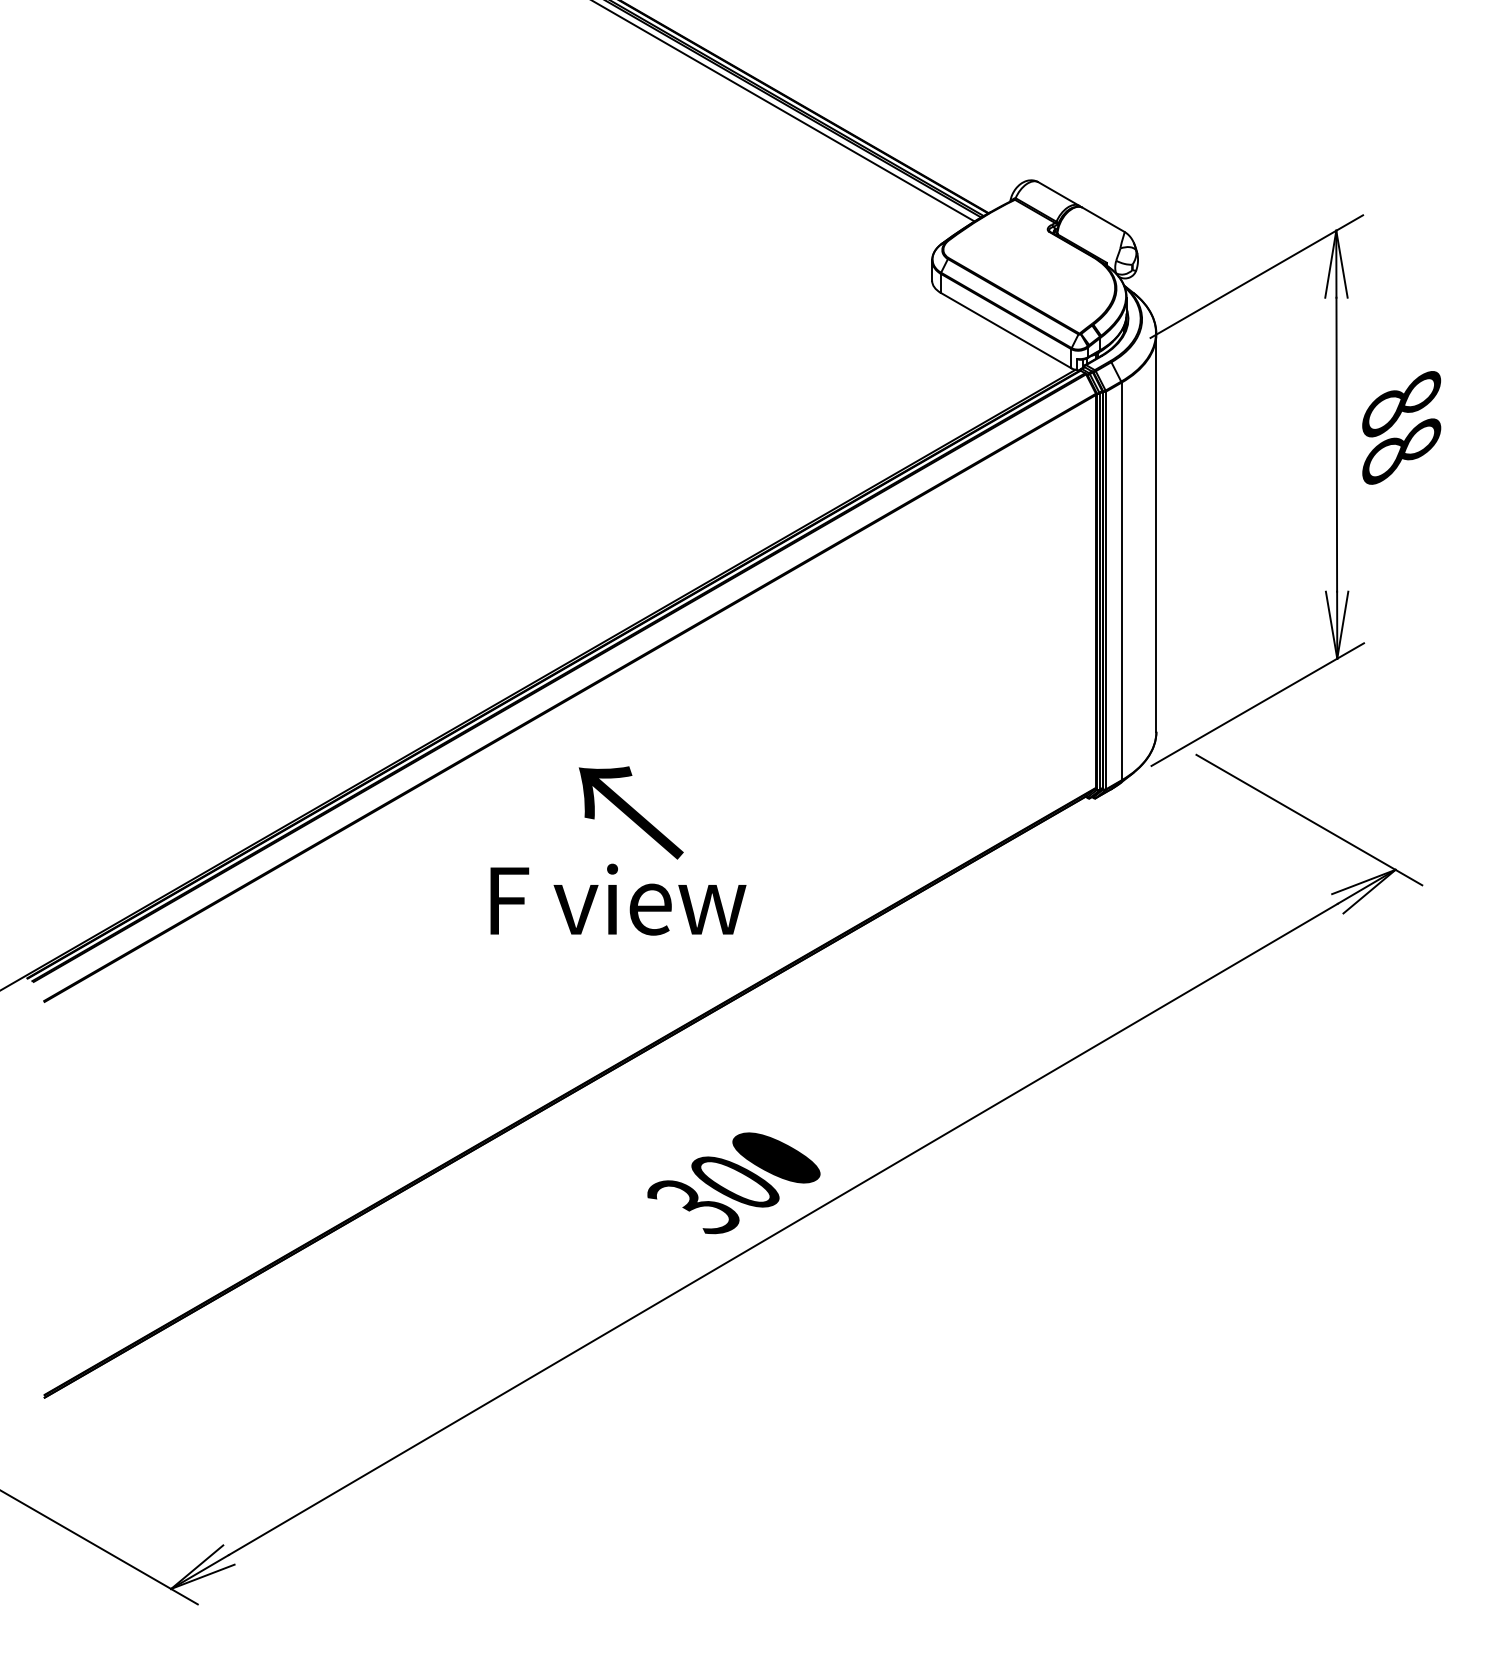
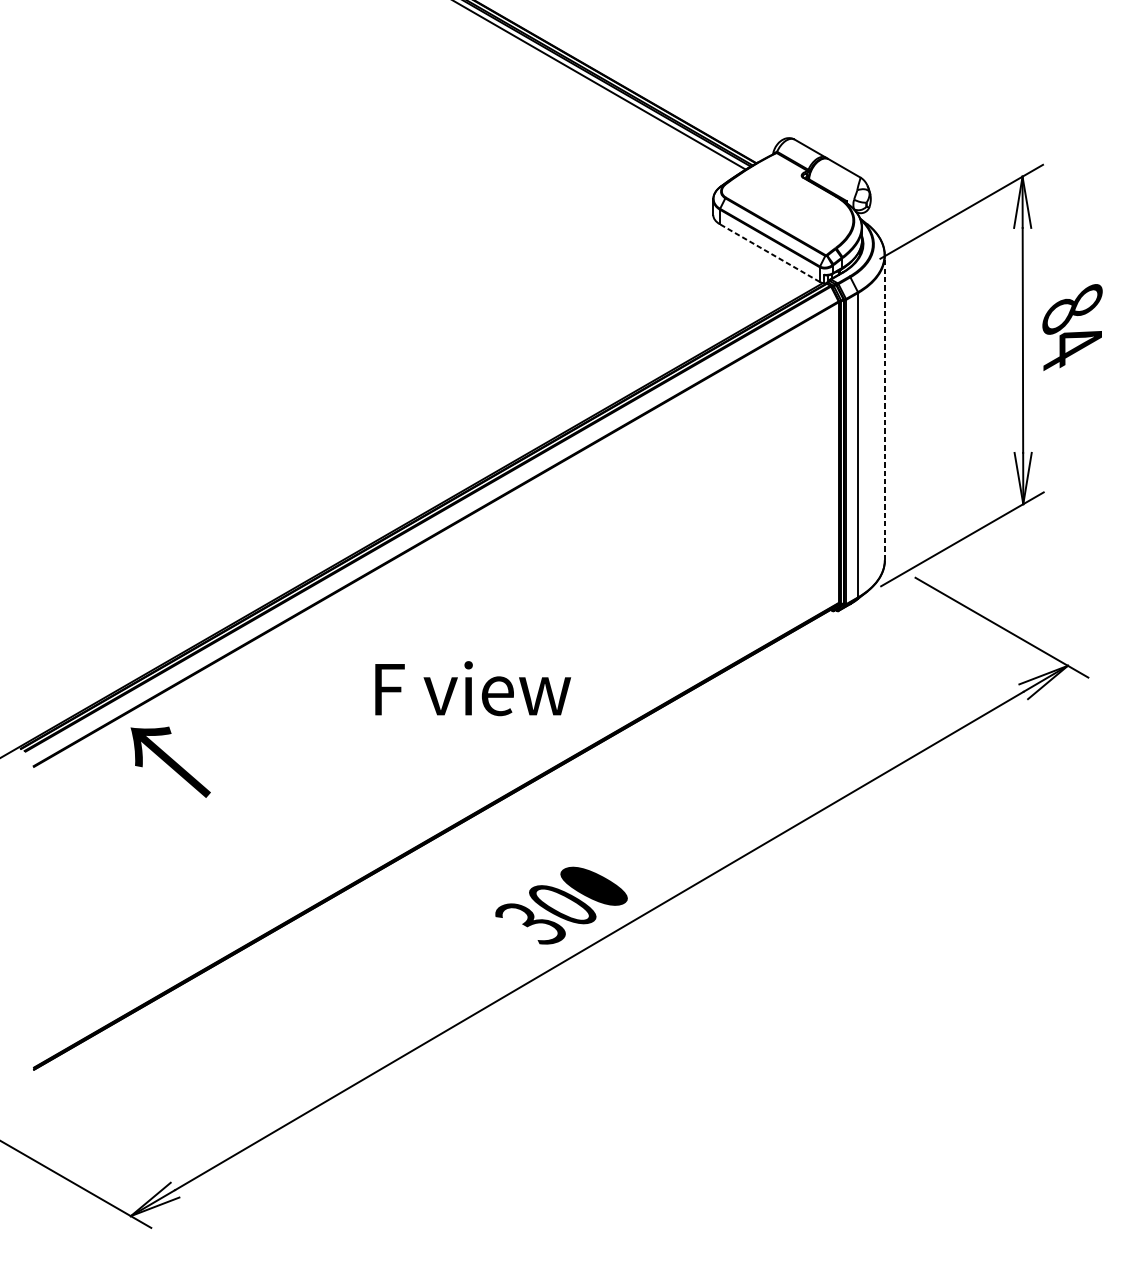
line: (1005, 330) -> (769, 253), solid -> dashed
text: (1401, 451) -> (1072, 345), 88 -> 84
line: (1156, 532) -> (884, 407), solid -> dashed
text: (630, 812) -> (170, 761), moved

